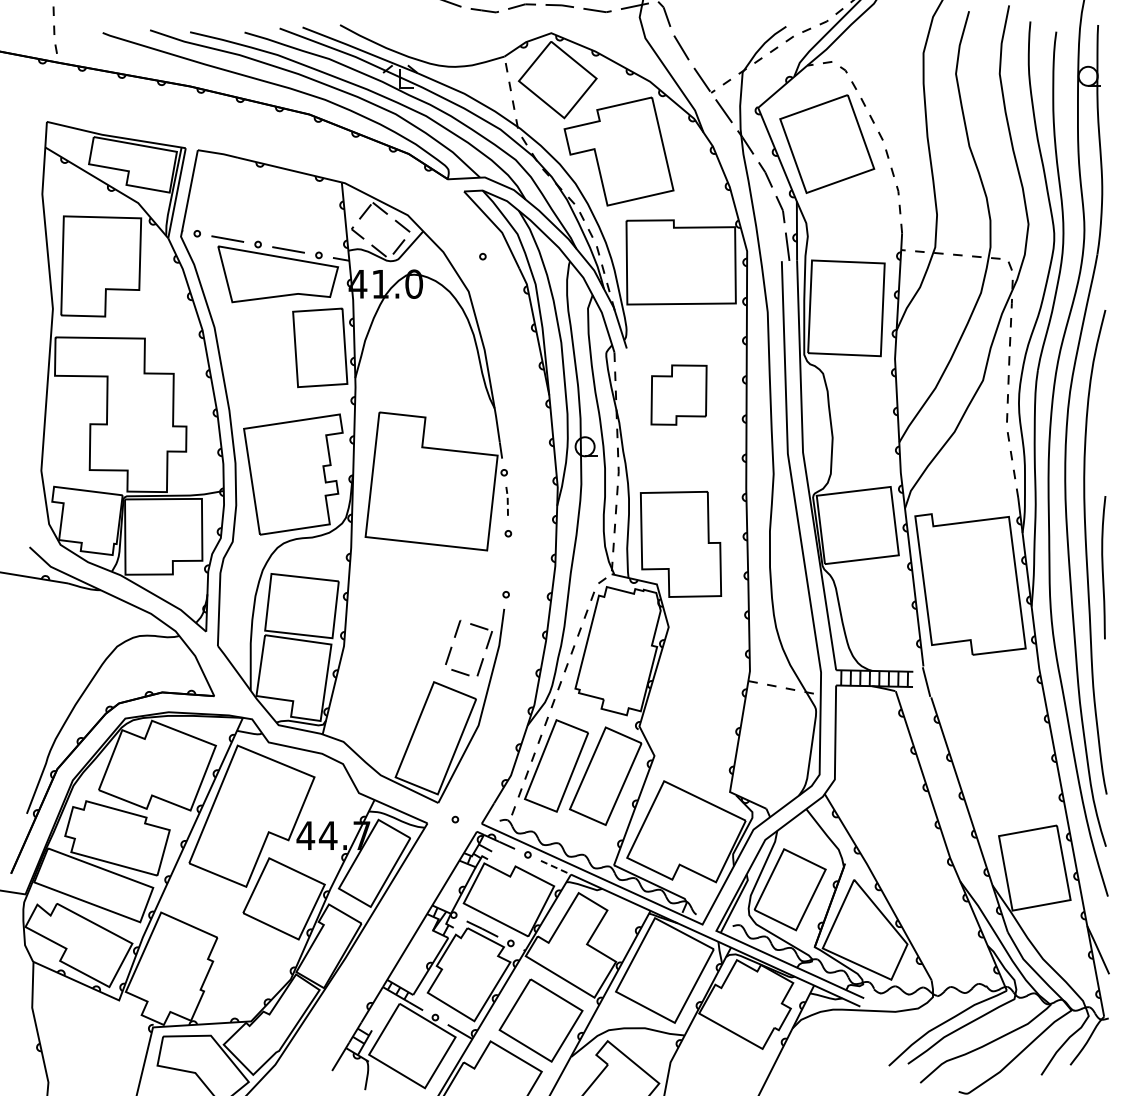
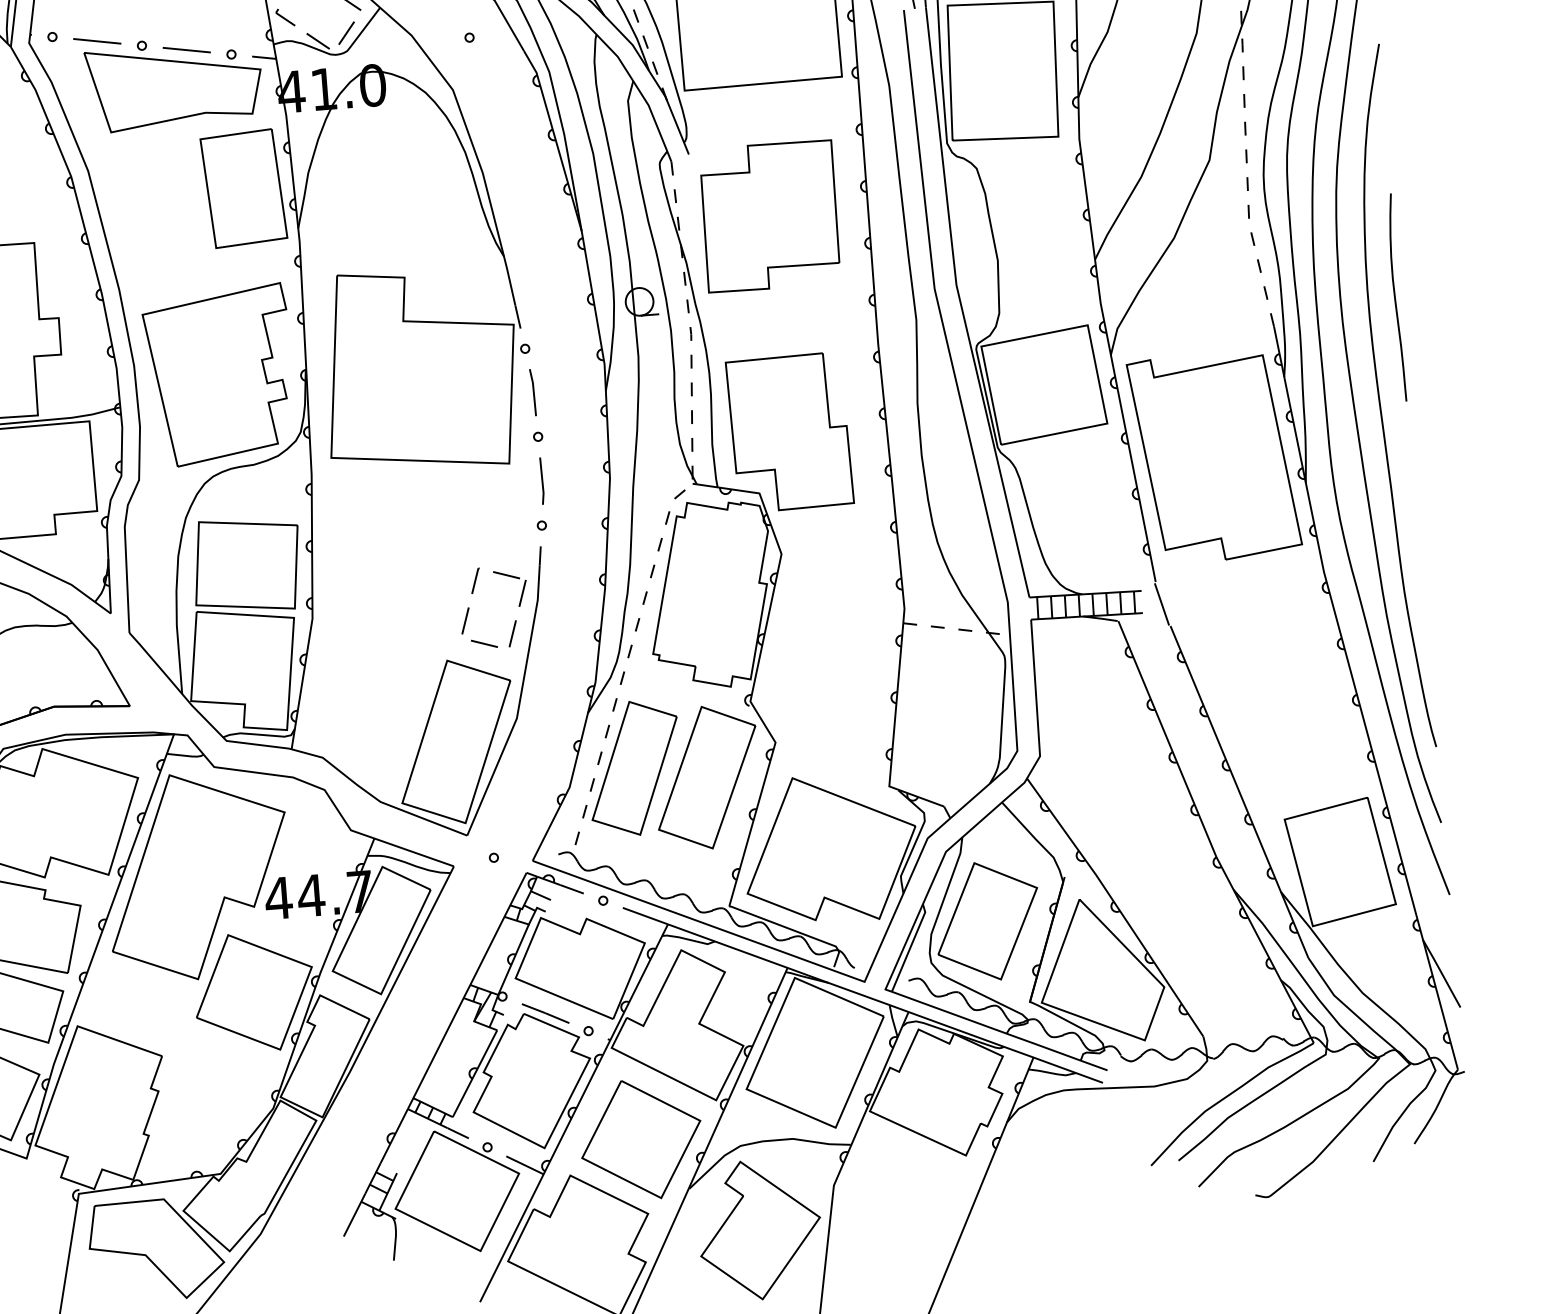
part: (678, 394) -> (769, 215), size x1.67
line: (507, 503) -> (533, 393), dashed -> solid
line: (508, 564) -> (541, 481), added
curve: (1103, 567) -> (1396, 297), moved
line: (556, 867) -> (646, 915), dashed -> solid

